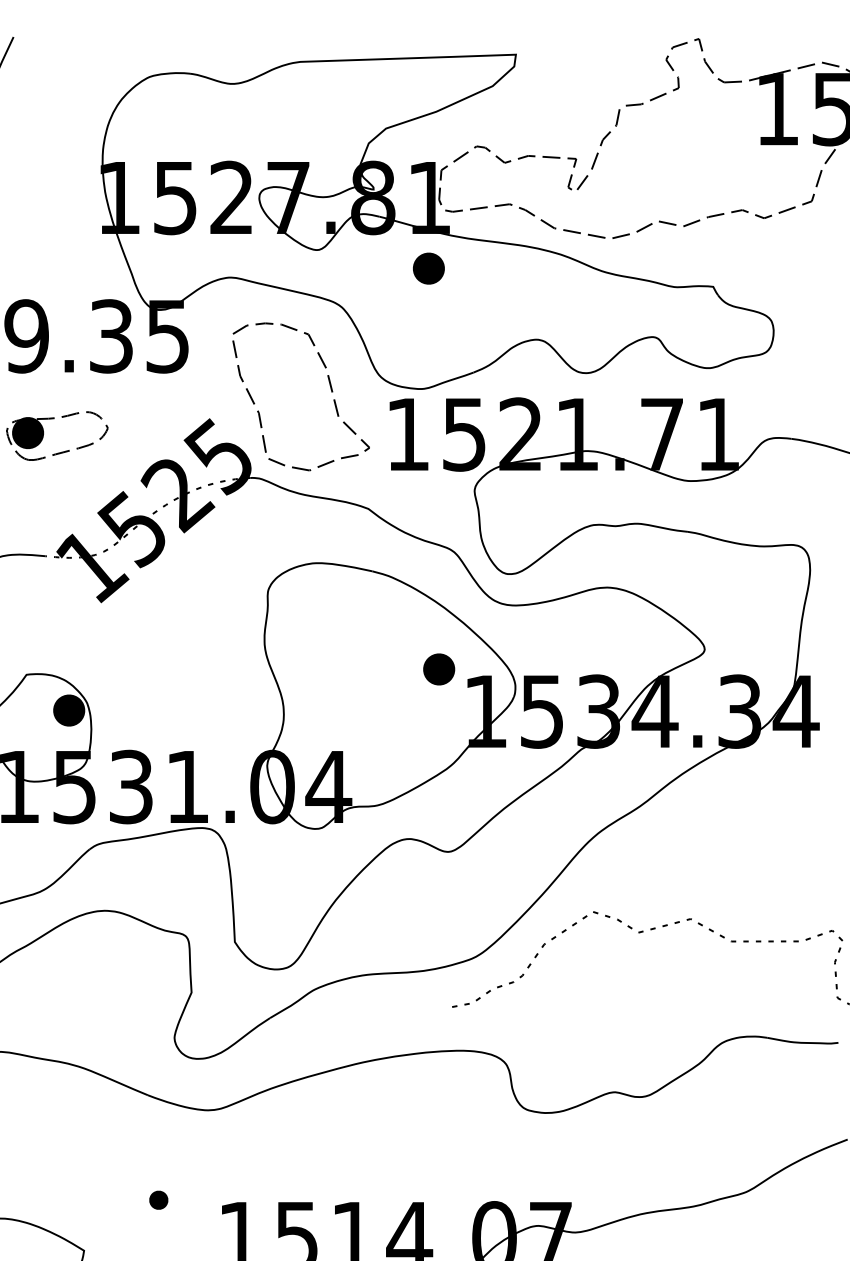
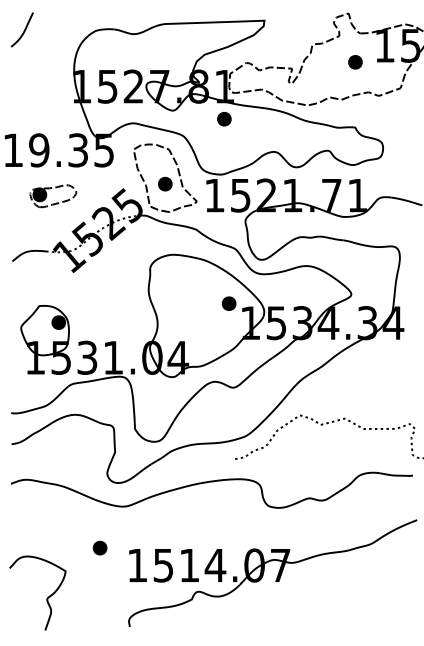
part: (713, 145) -> (355, 62), added
part: (300, 408) -> (165, 183), added
part: (157, 1199) -> (99, 547), size x1.67

